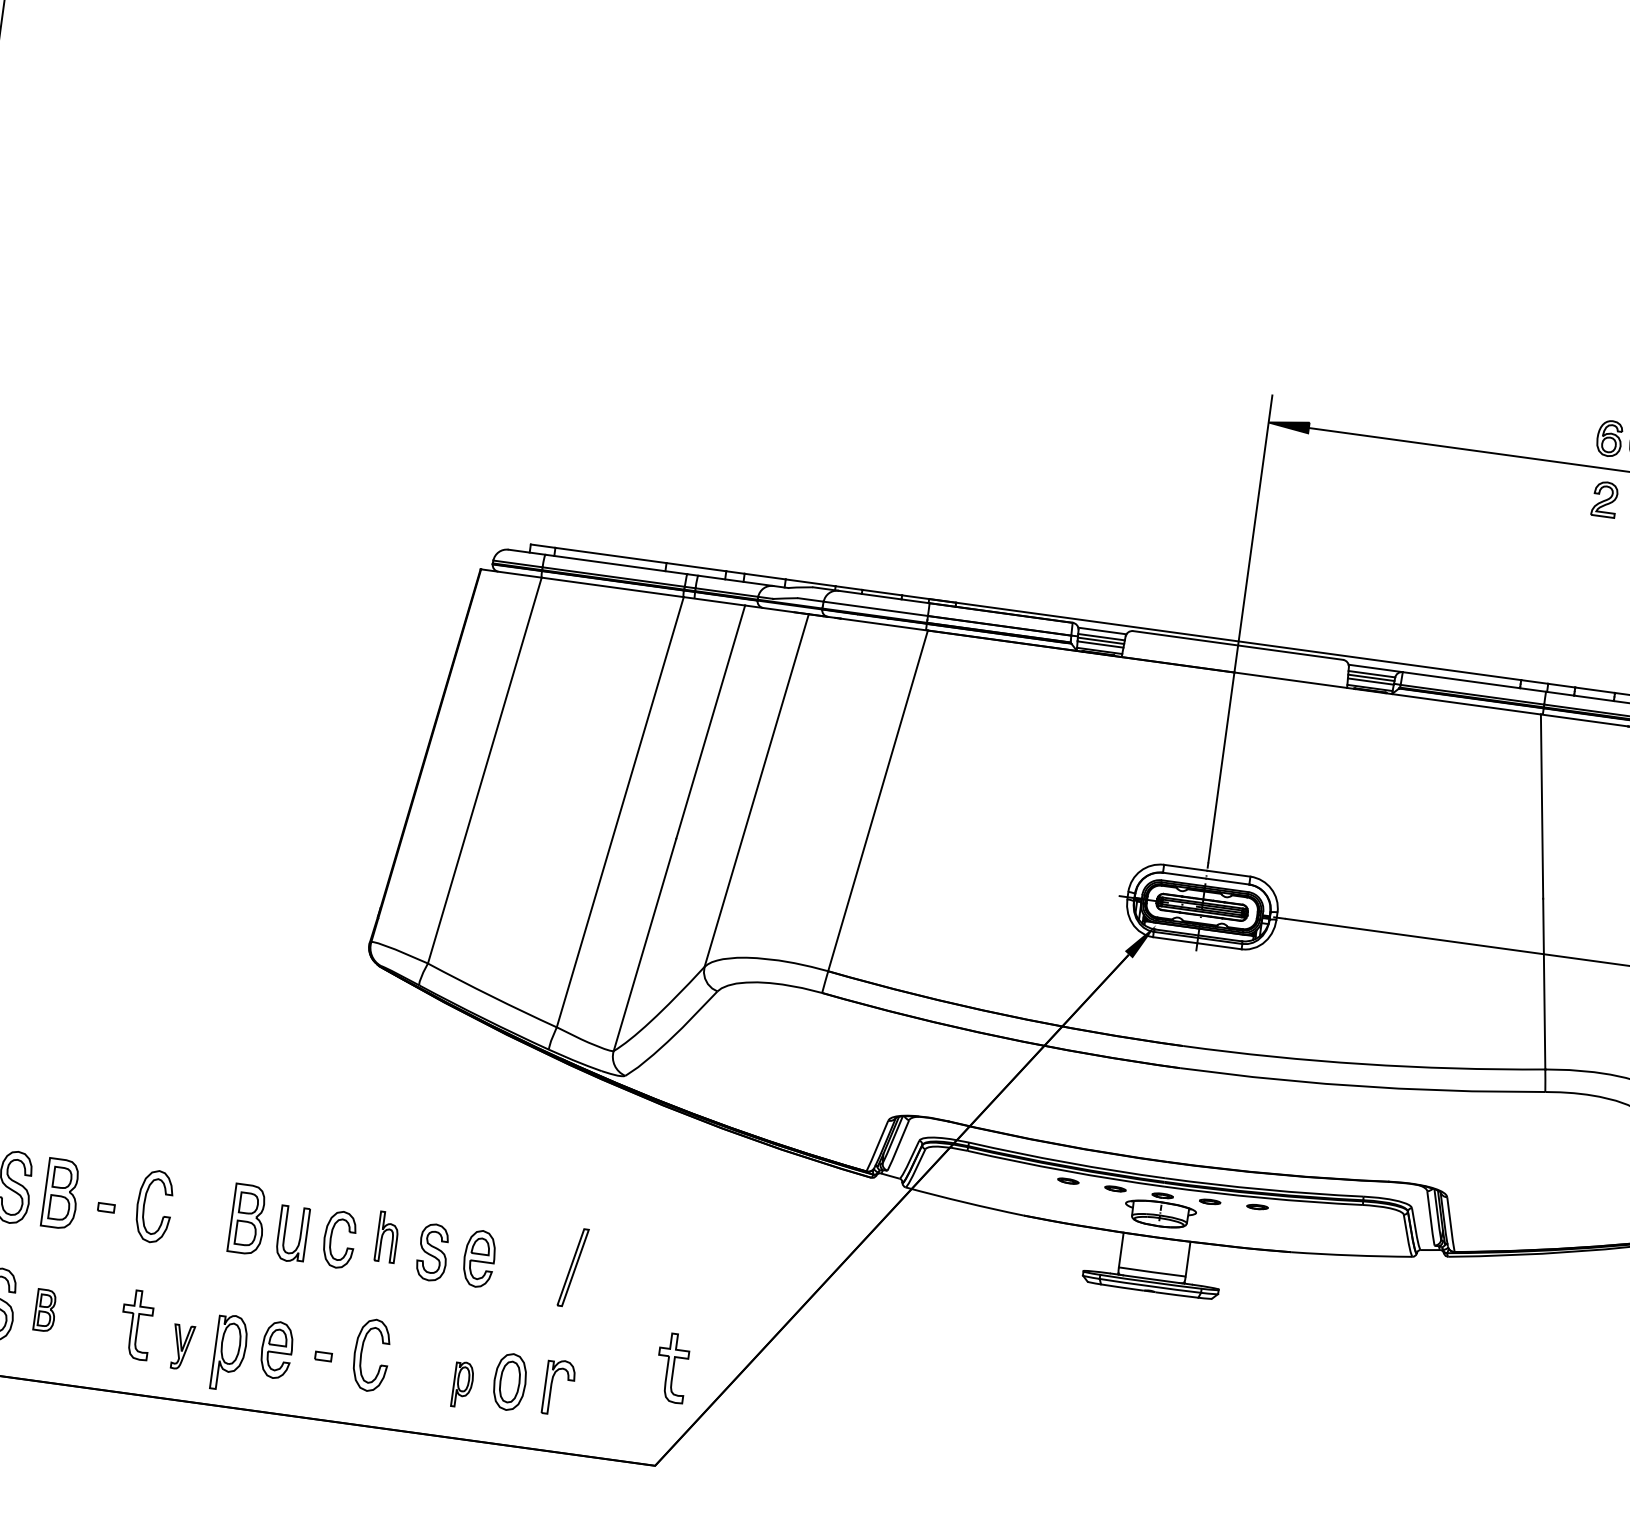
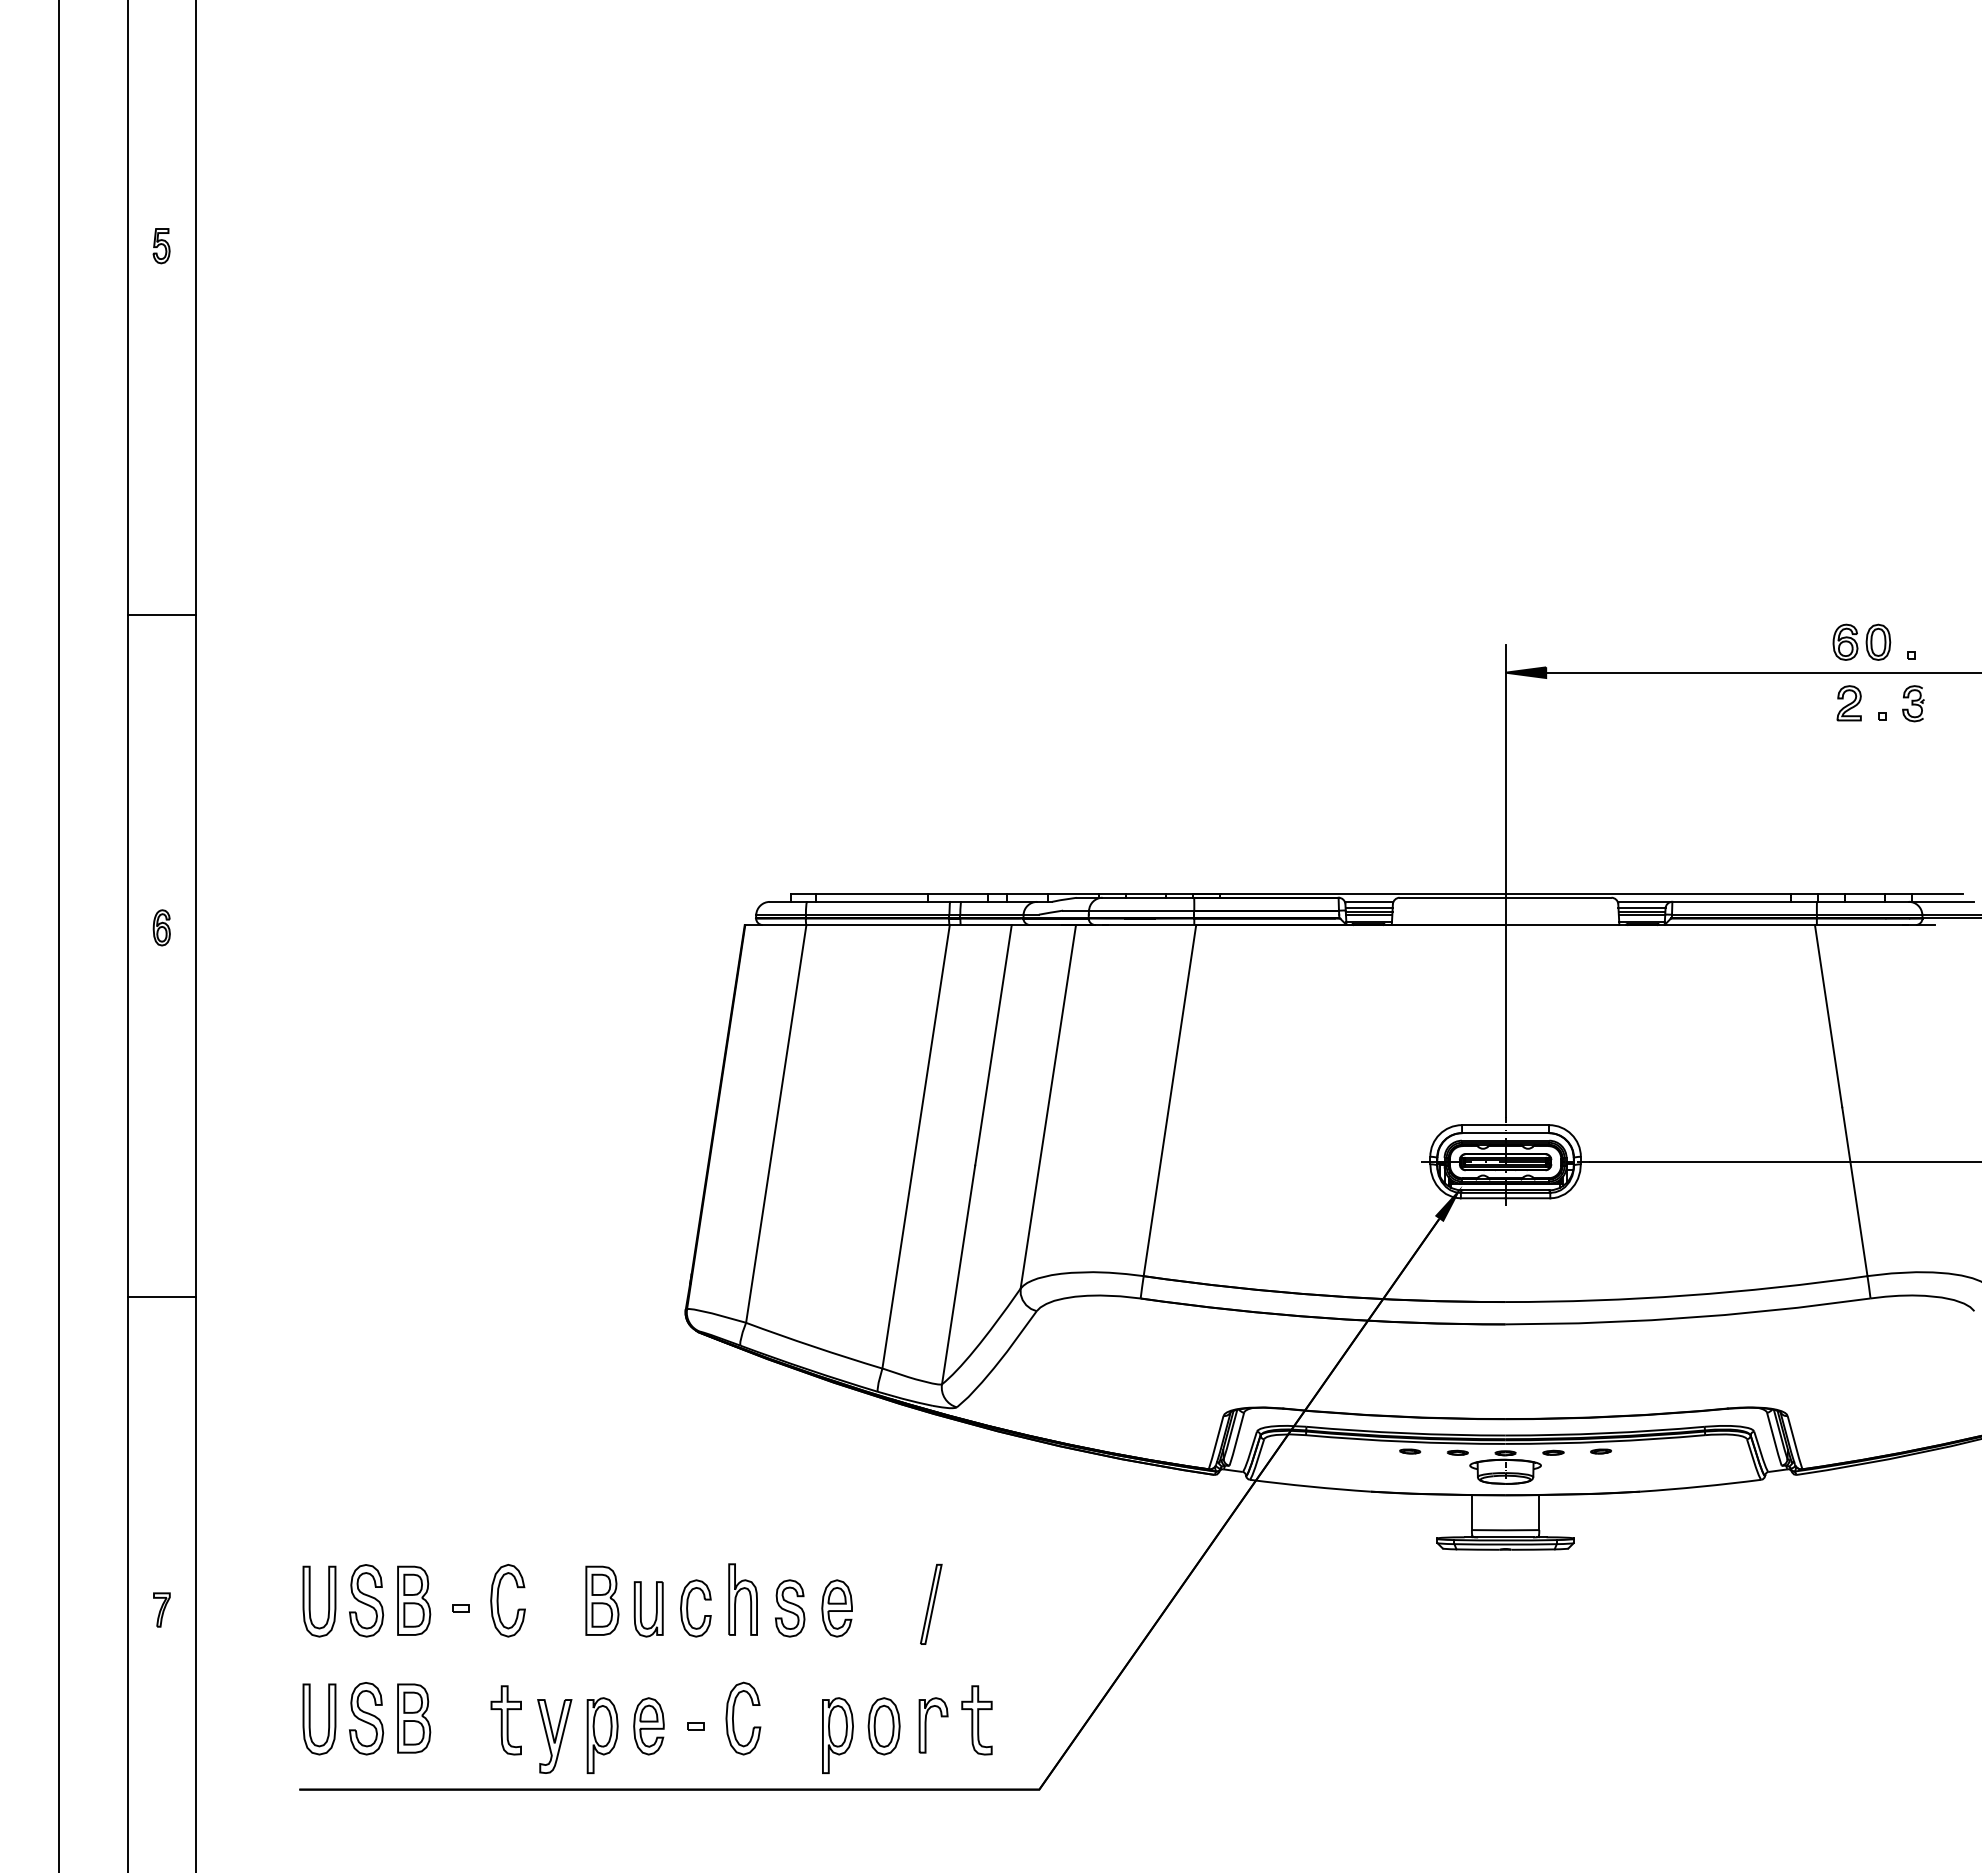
part: (386, 1237) -> (742, 1599), size x1.43
part: (45, 1310) -> (414, 1718), size x1.67
part: (181, 1347) -> (554, 1736), size x1.67
part: (671, 1368) -> (976, 1720), moved
part: (462, 1384) -> (837, 1735), size x1.67

